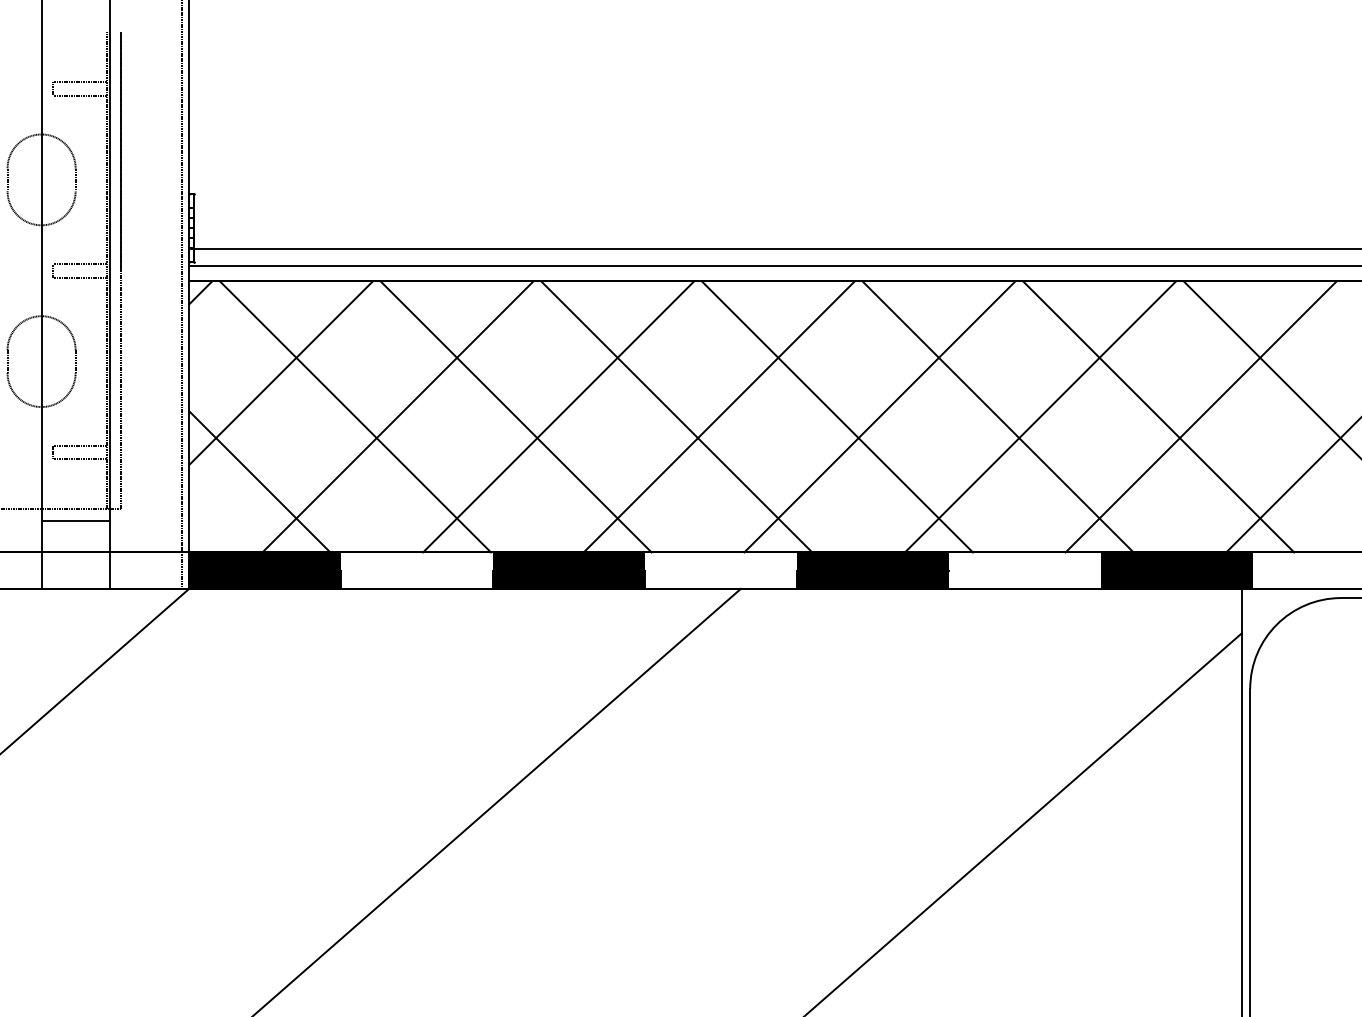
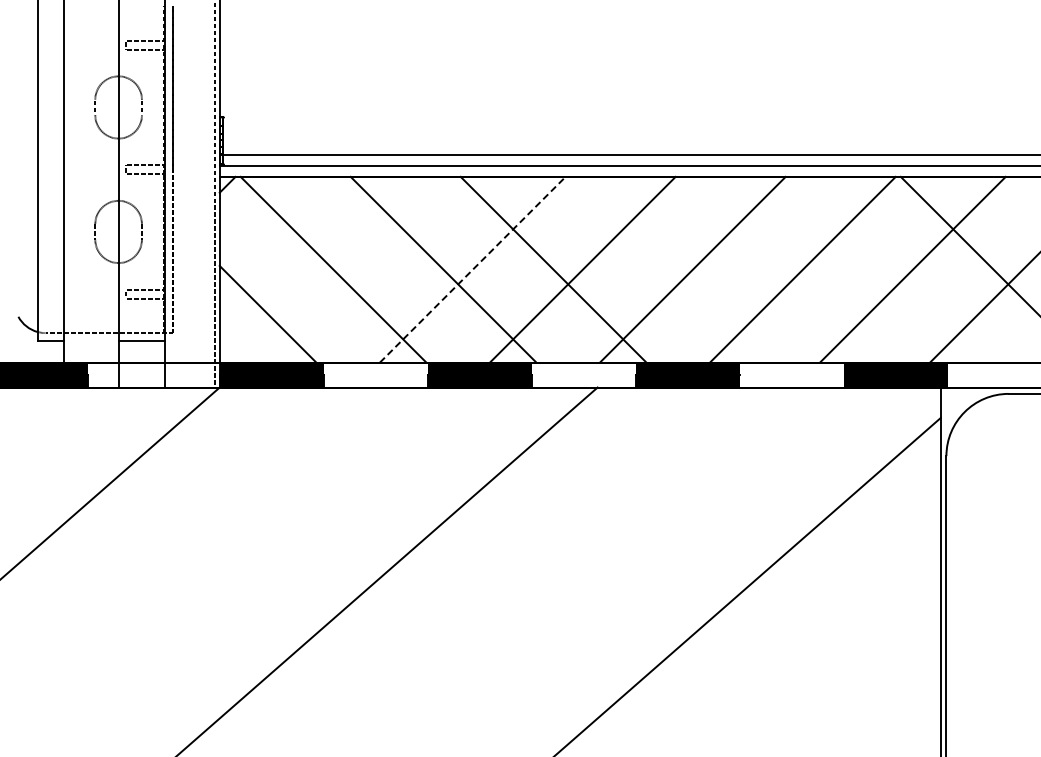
line: (280, 372) -> (282, 239), removed
line: (397, 416) -> (362, 269), removed
line: (559, 416) -> (473, 269), solid -> dashed
line: (837, 416) -> (663, 269), removed
line: (997, 416) -> (773, 269), removed
line: (1158, 416) -> (883, 269), removed

